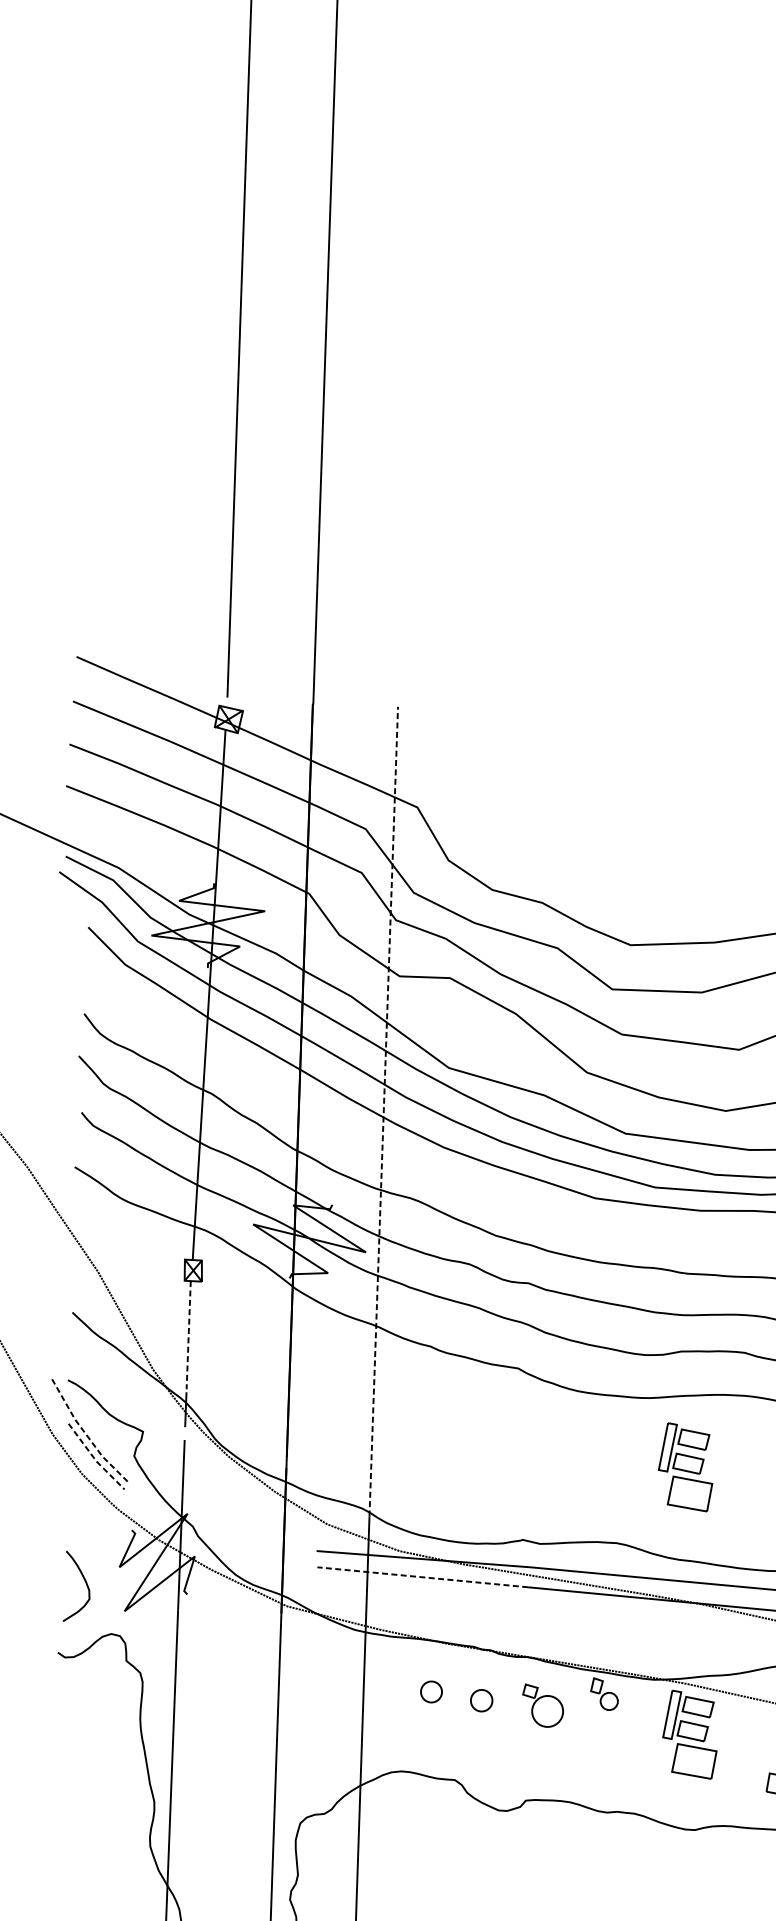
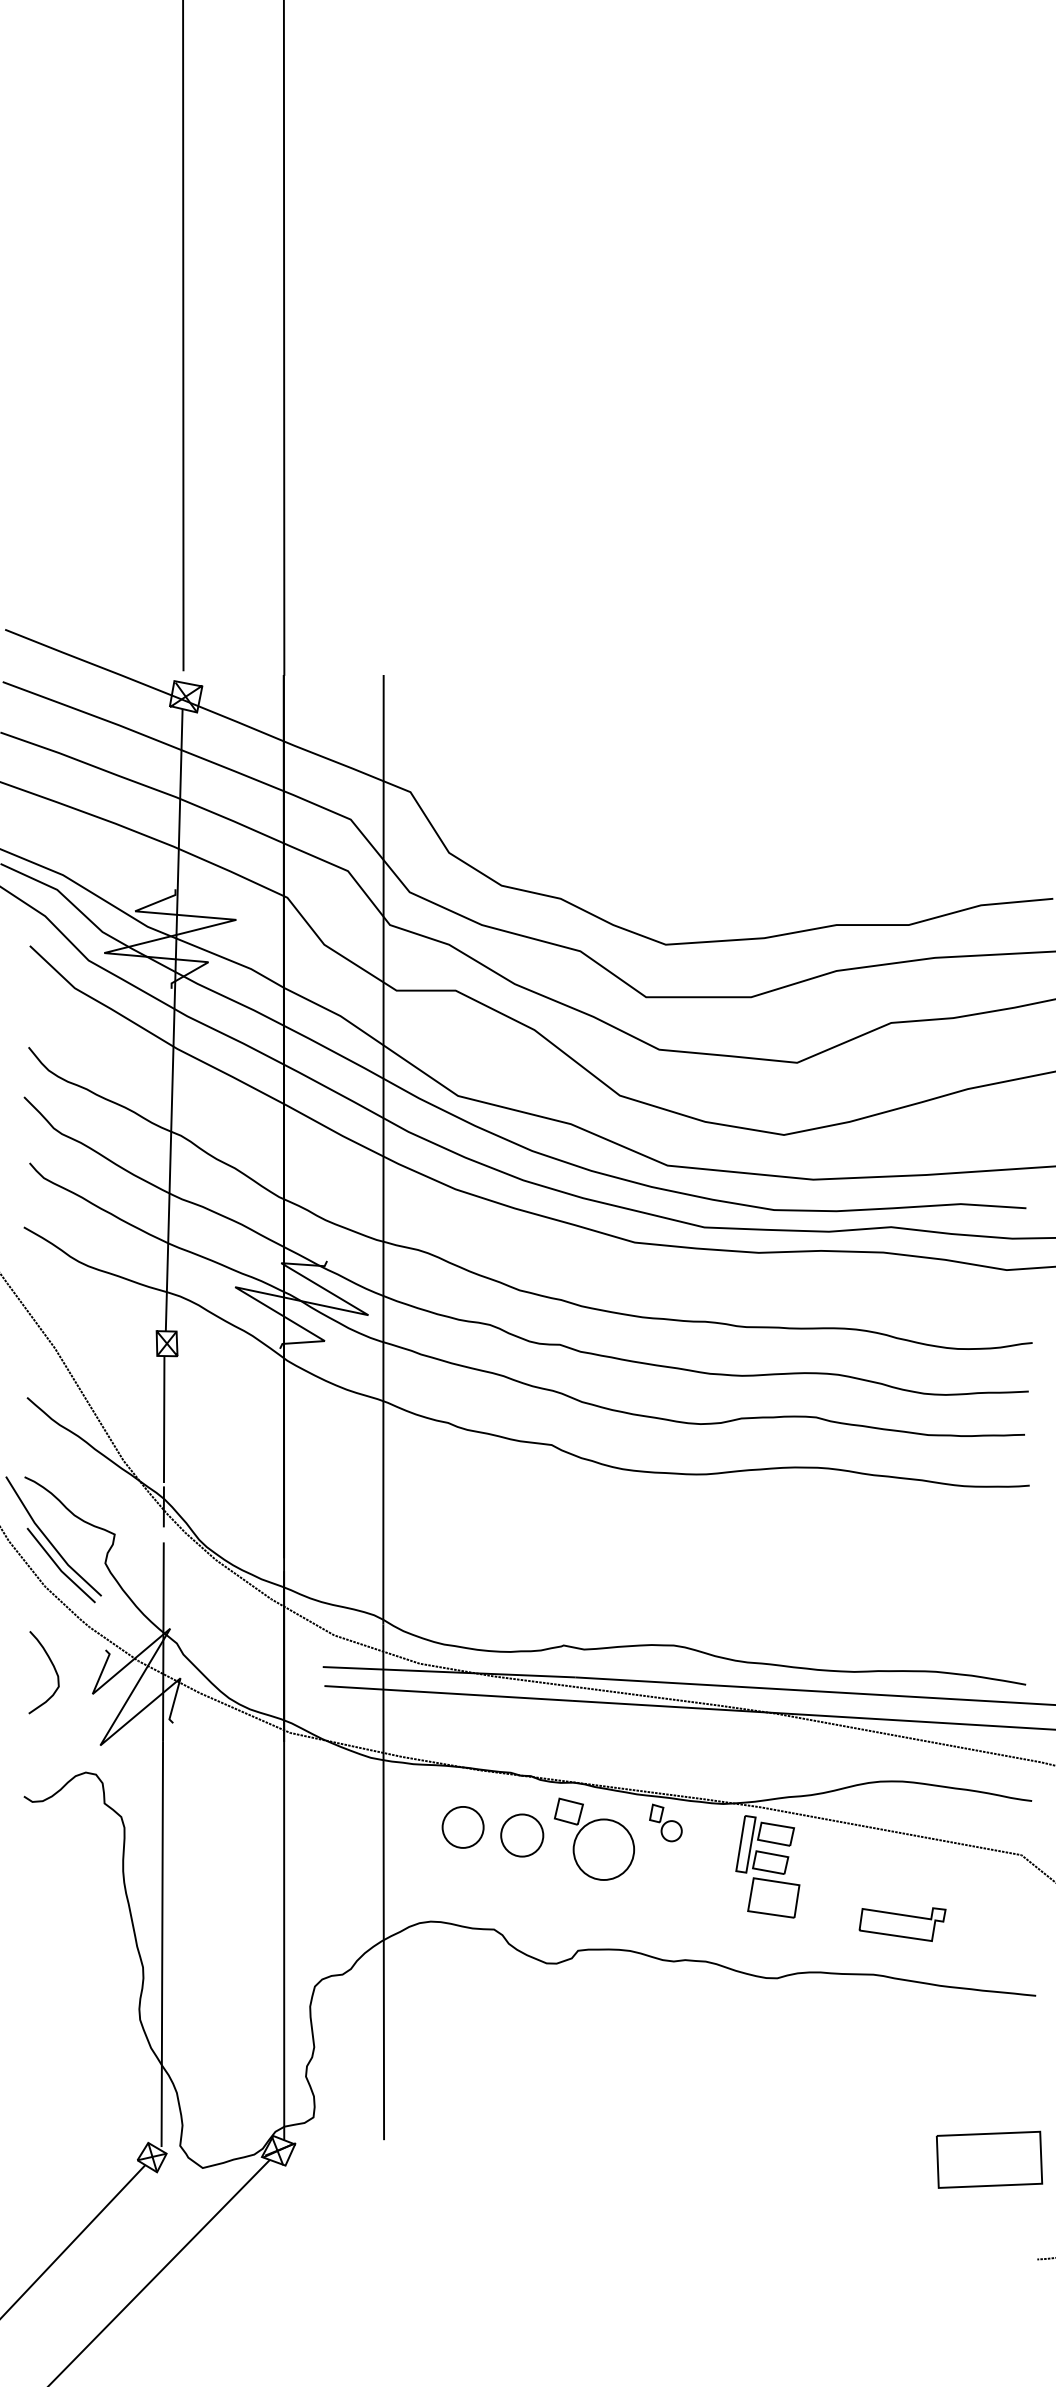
line: (383, 1111) -> (383, 1149), dashed -> solid
line: (188, 1336) -> (164, 1420), dashed -> solid
line: (86, 1434) -> (48, 1540), dashed -> solid
line: (94, 1459) -> (59, 1568), dashed -> solid
part: (685, 1466) -> (751, 1553), removed
line: (422, 1577) -> (447, 1693), dashed -> solid
curve: (85, 1583) -> (53, 1668), moved
circle: (430, 1691) -> (462, 1826), size x1.67
circle: (481, 1700) -> (522, 1835), size x1.67
part: (542, 1705) -> (593, 1838), size x1.67

